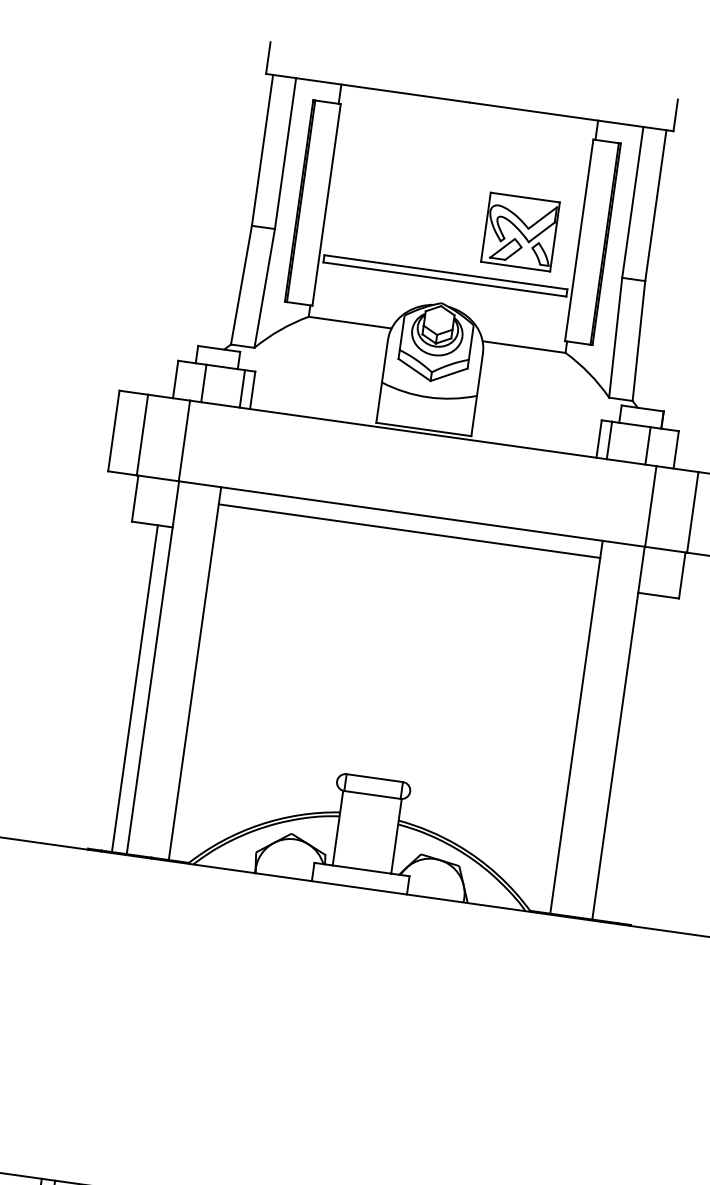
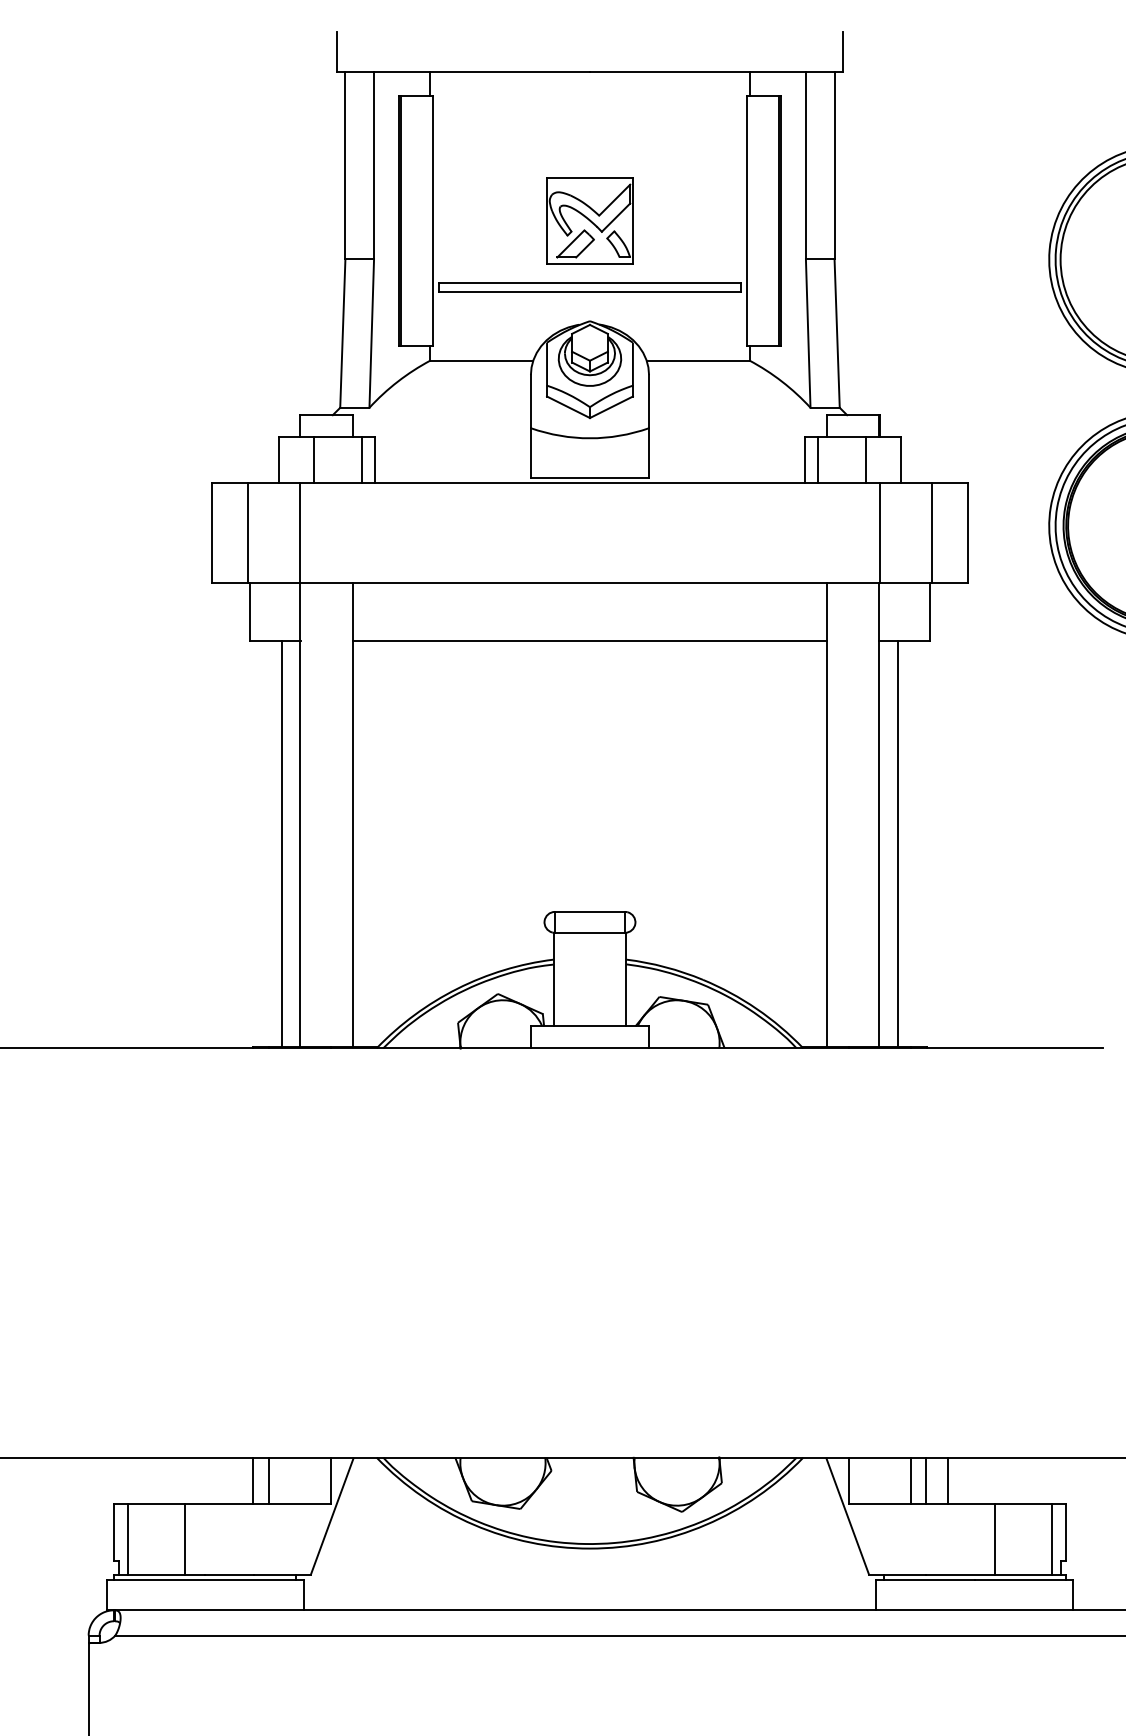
part: (520, 231) -> (589, 220), moved
line: (409, 530) -> (589, 640), moved
line: (629, 757) -> (897, 843), added

